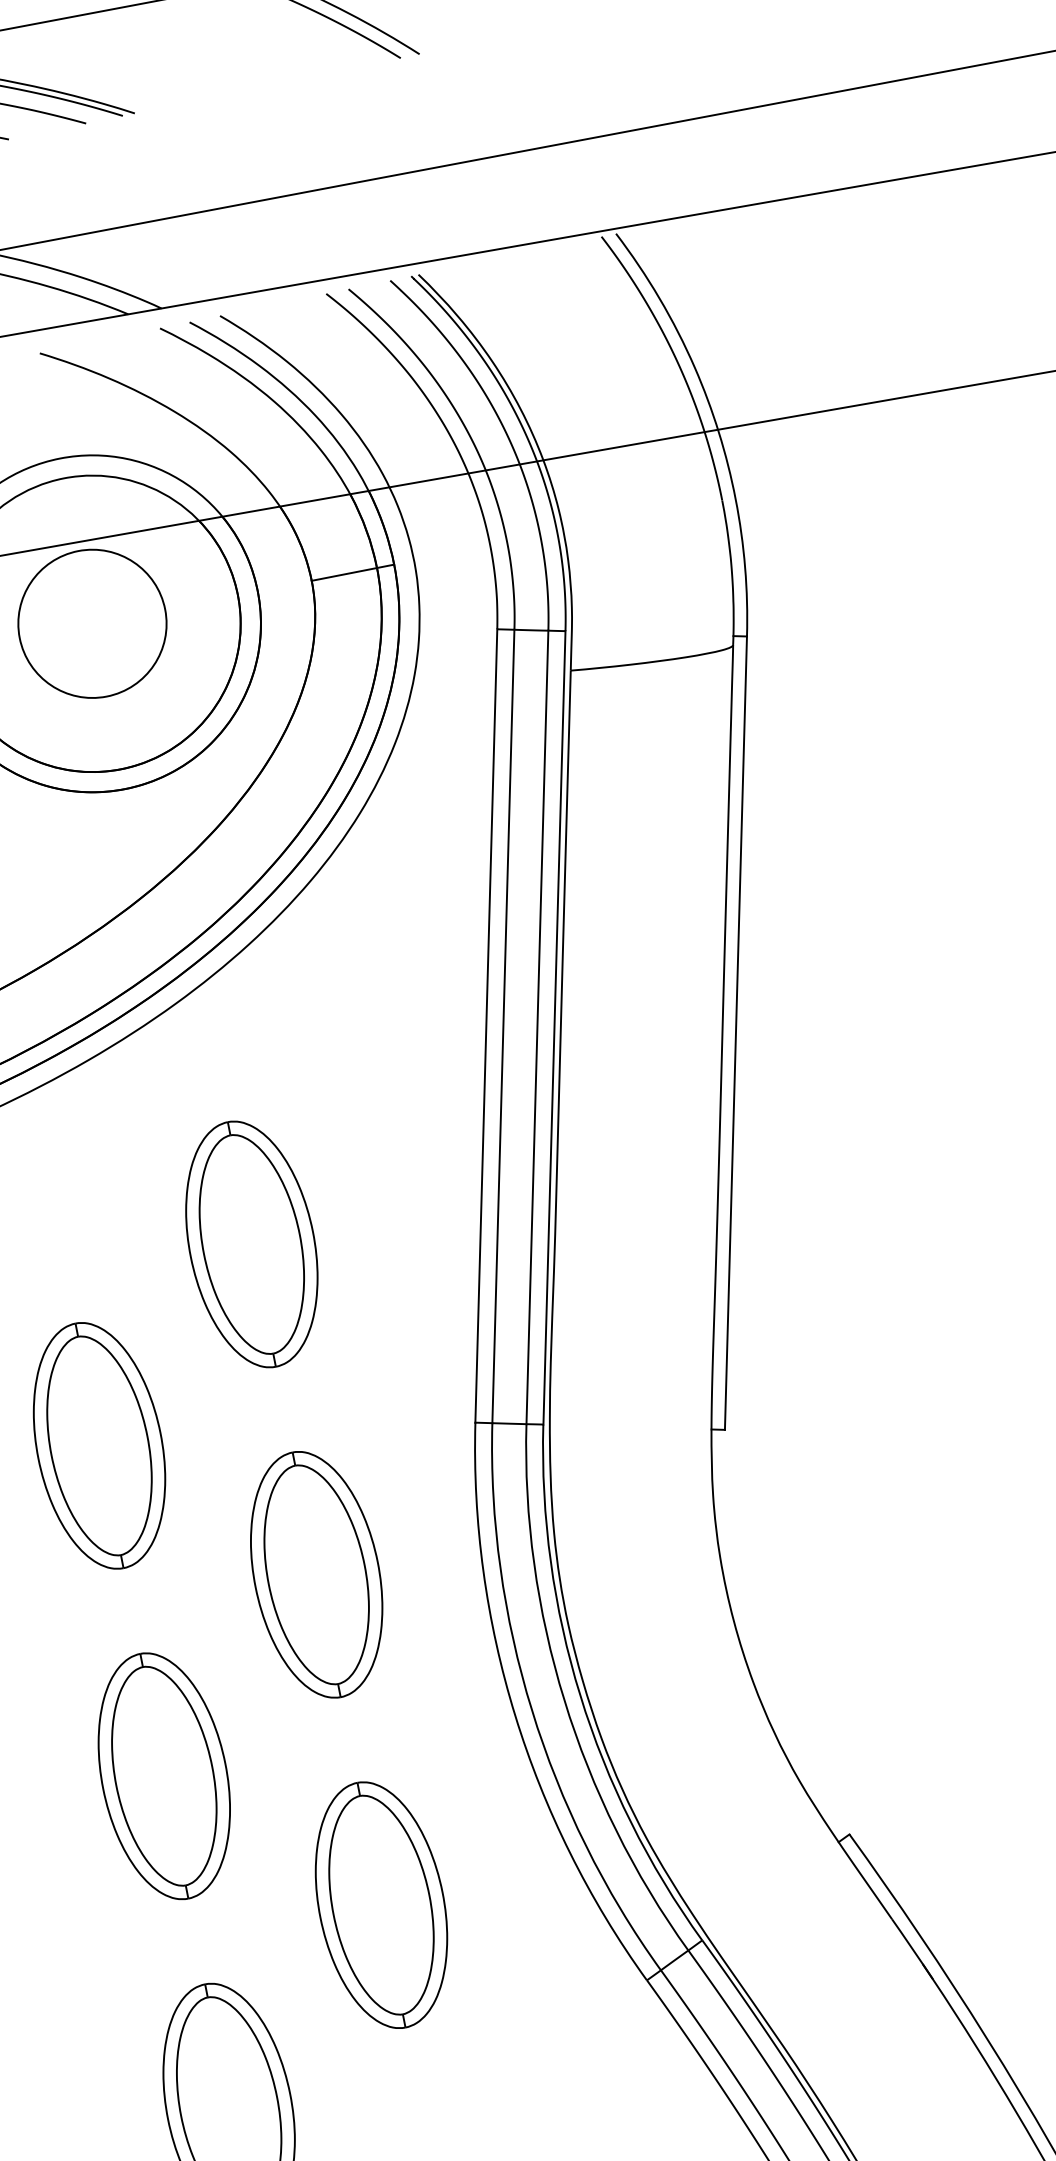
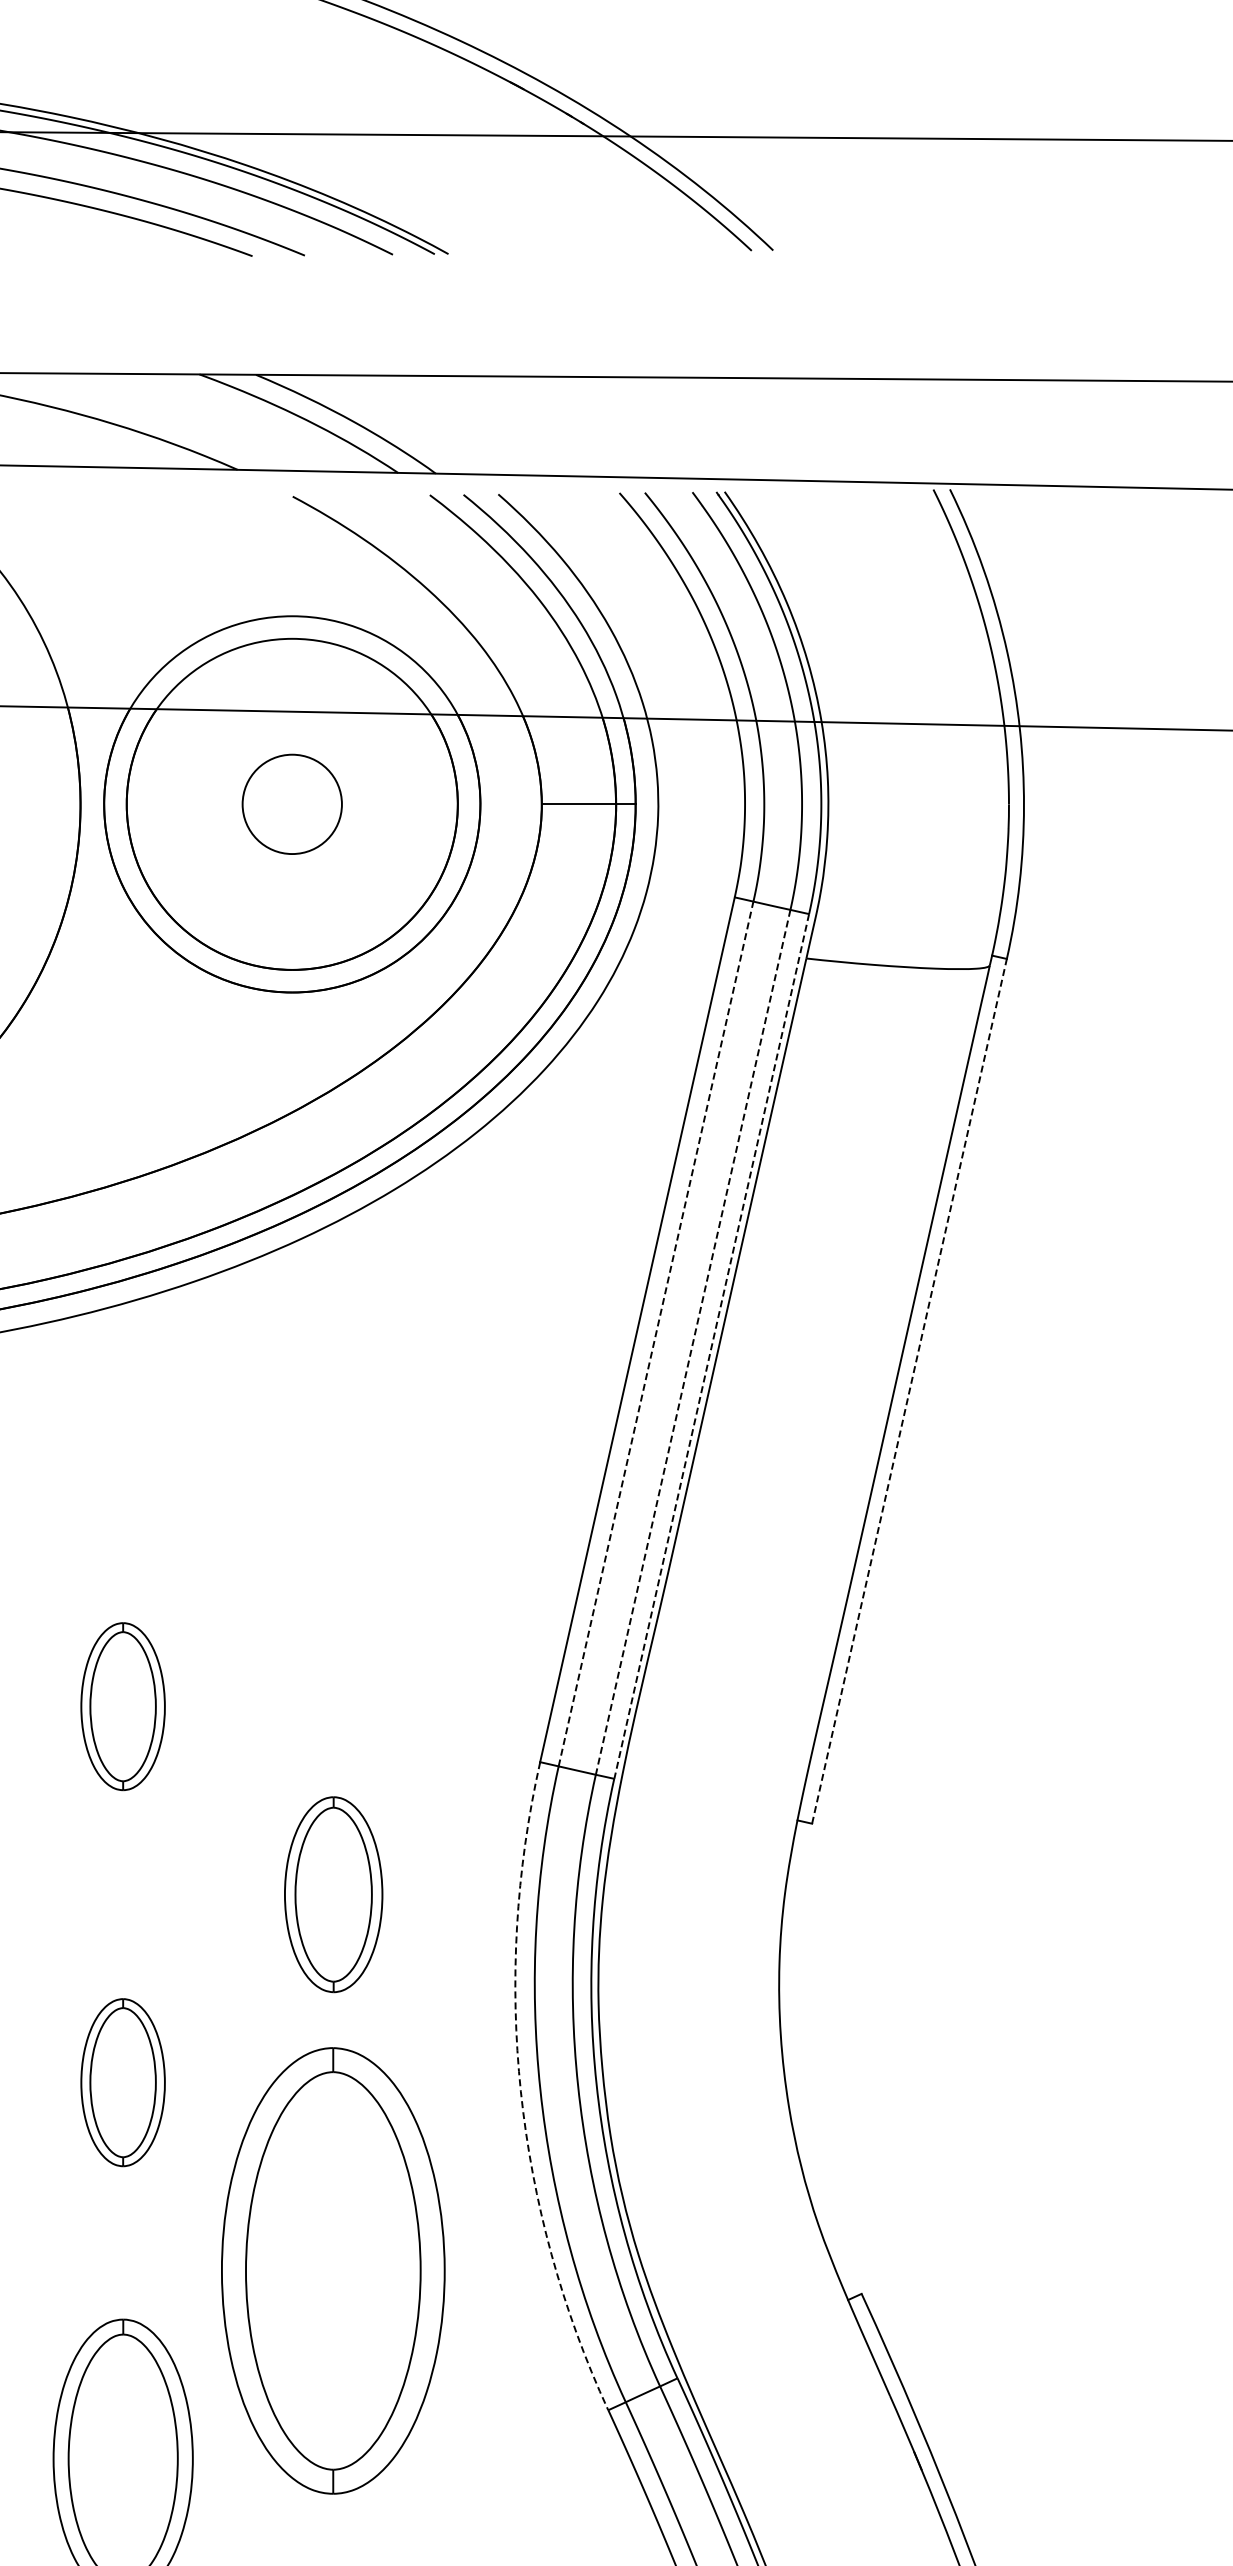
circle: (92, 623) -> (292, 804), size x0.6
line: (503, 1025) -> (656, 1333), solid -> dashed
line: (537, 1027) -> (693, 1342), solid -> dashed
line: (554, 1027) -> (711, 1346), solid -> dashed
line: (735, 1032) -> (909, 1390), solid -> dashed
part: (251, 1244) -> (333, 1518), removed
part: (98, 1445) -> (122, 1706), size x0.6
part: (316, 1574) -> (333, 1894), size x0.7
arc: (514, 1715) -> (520, 2091), solid -> dashed
part: (163, 1776) -> (122, 2082), size x0.6
part: (381, 1904) -> (333, 2270), size x1.6

